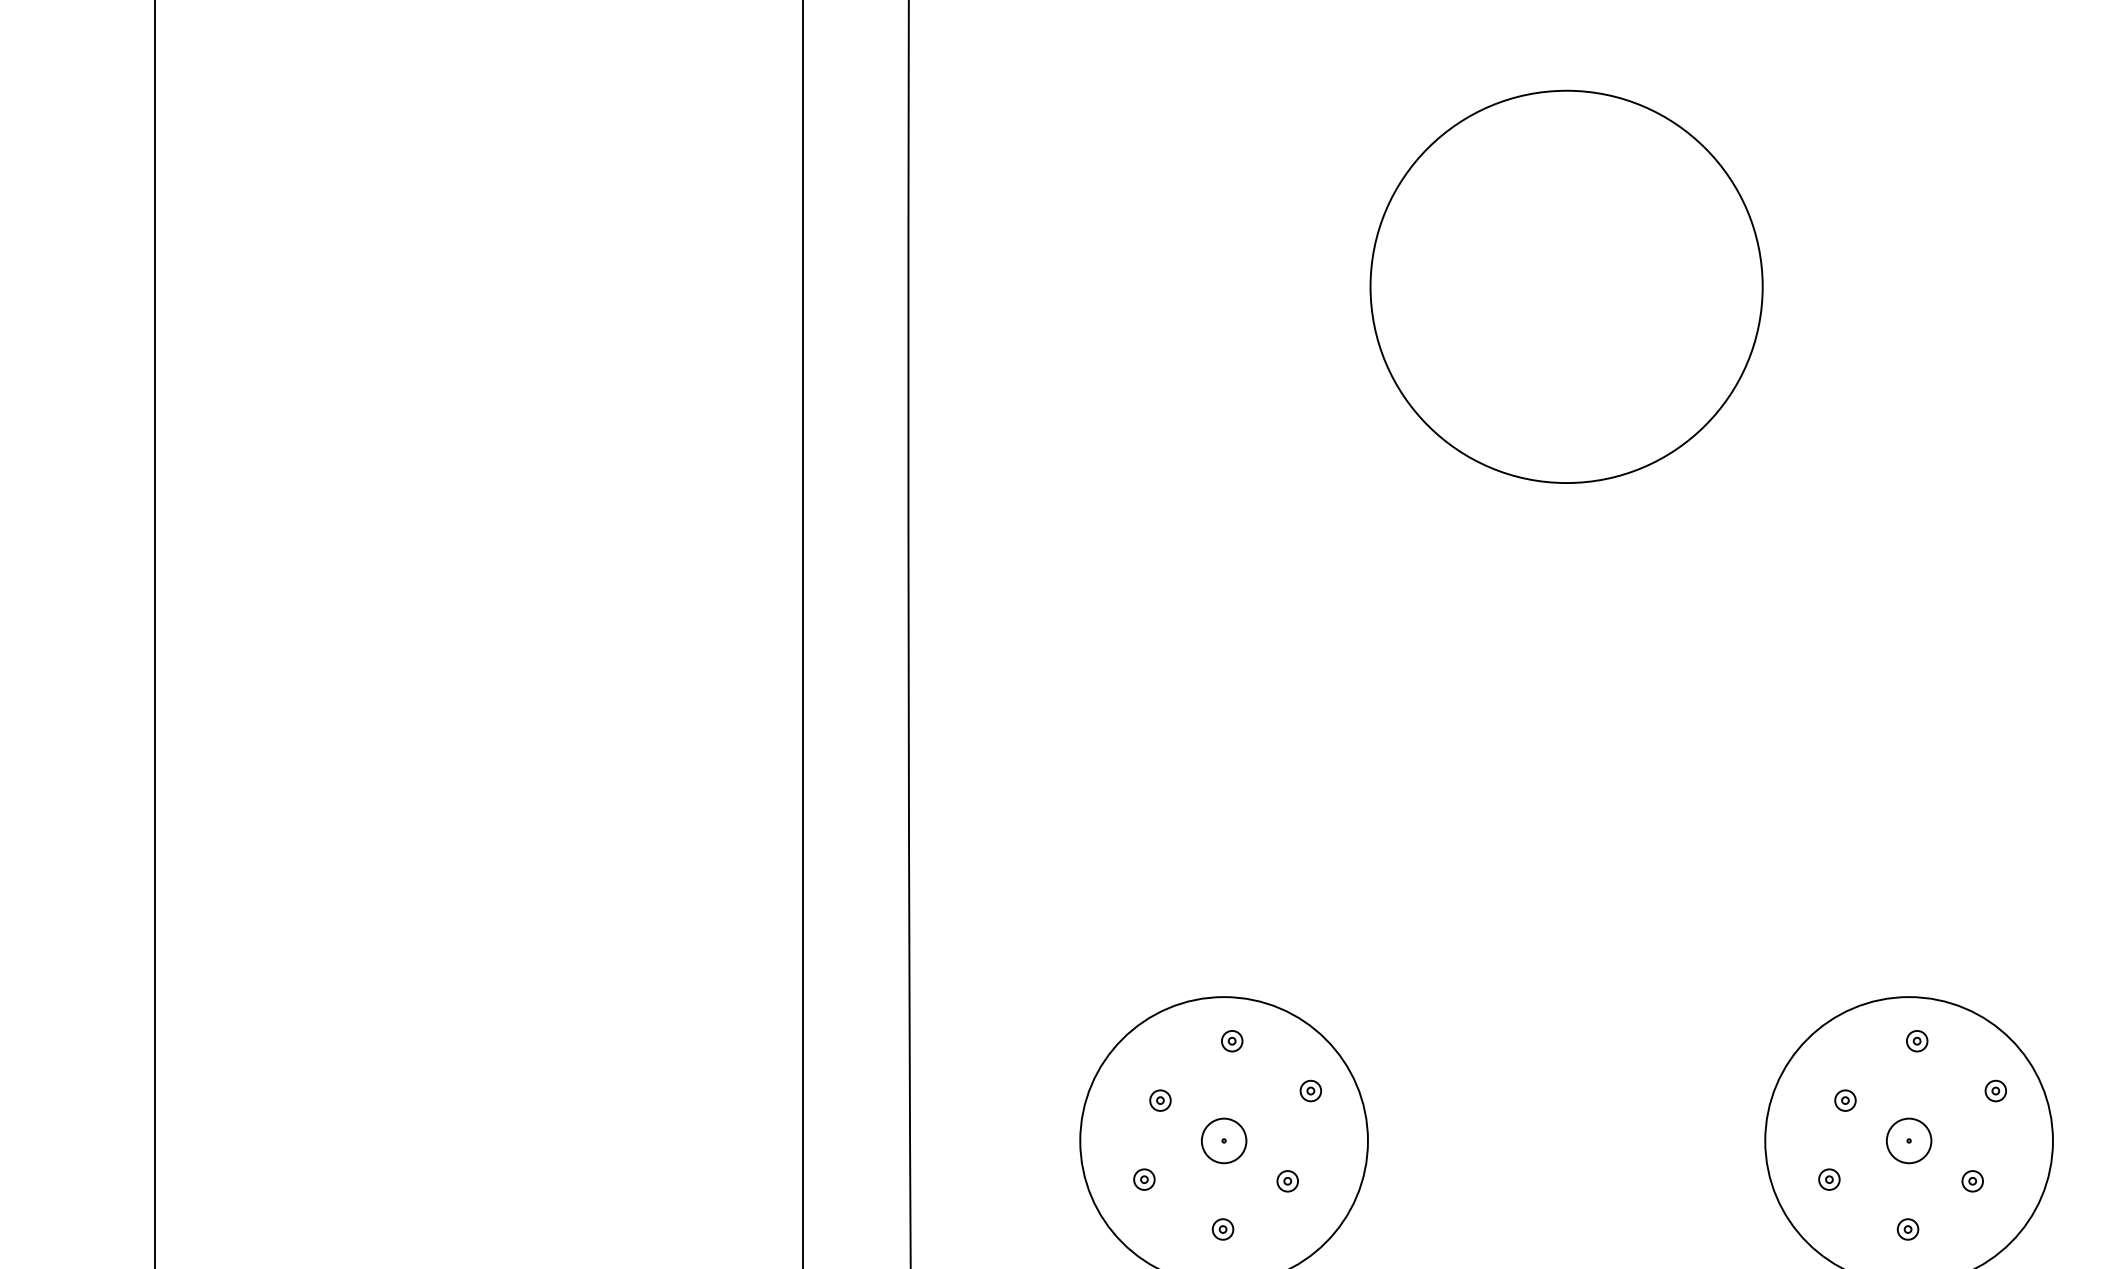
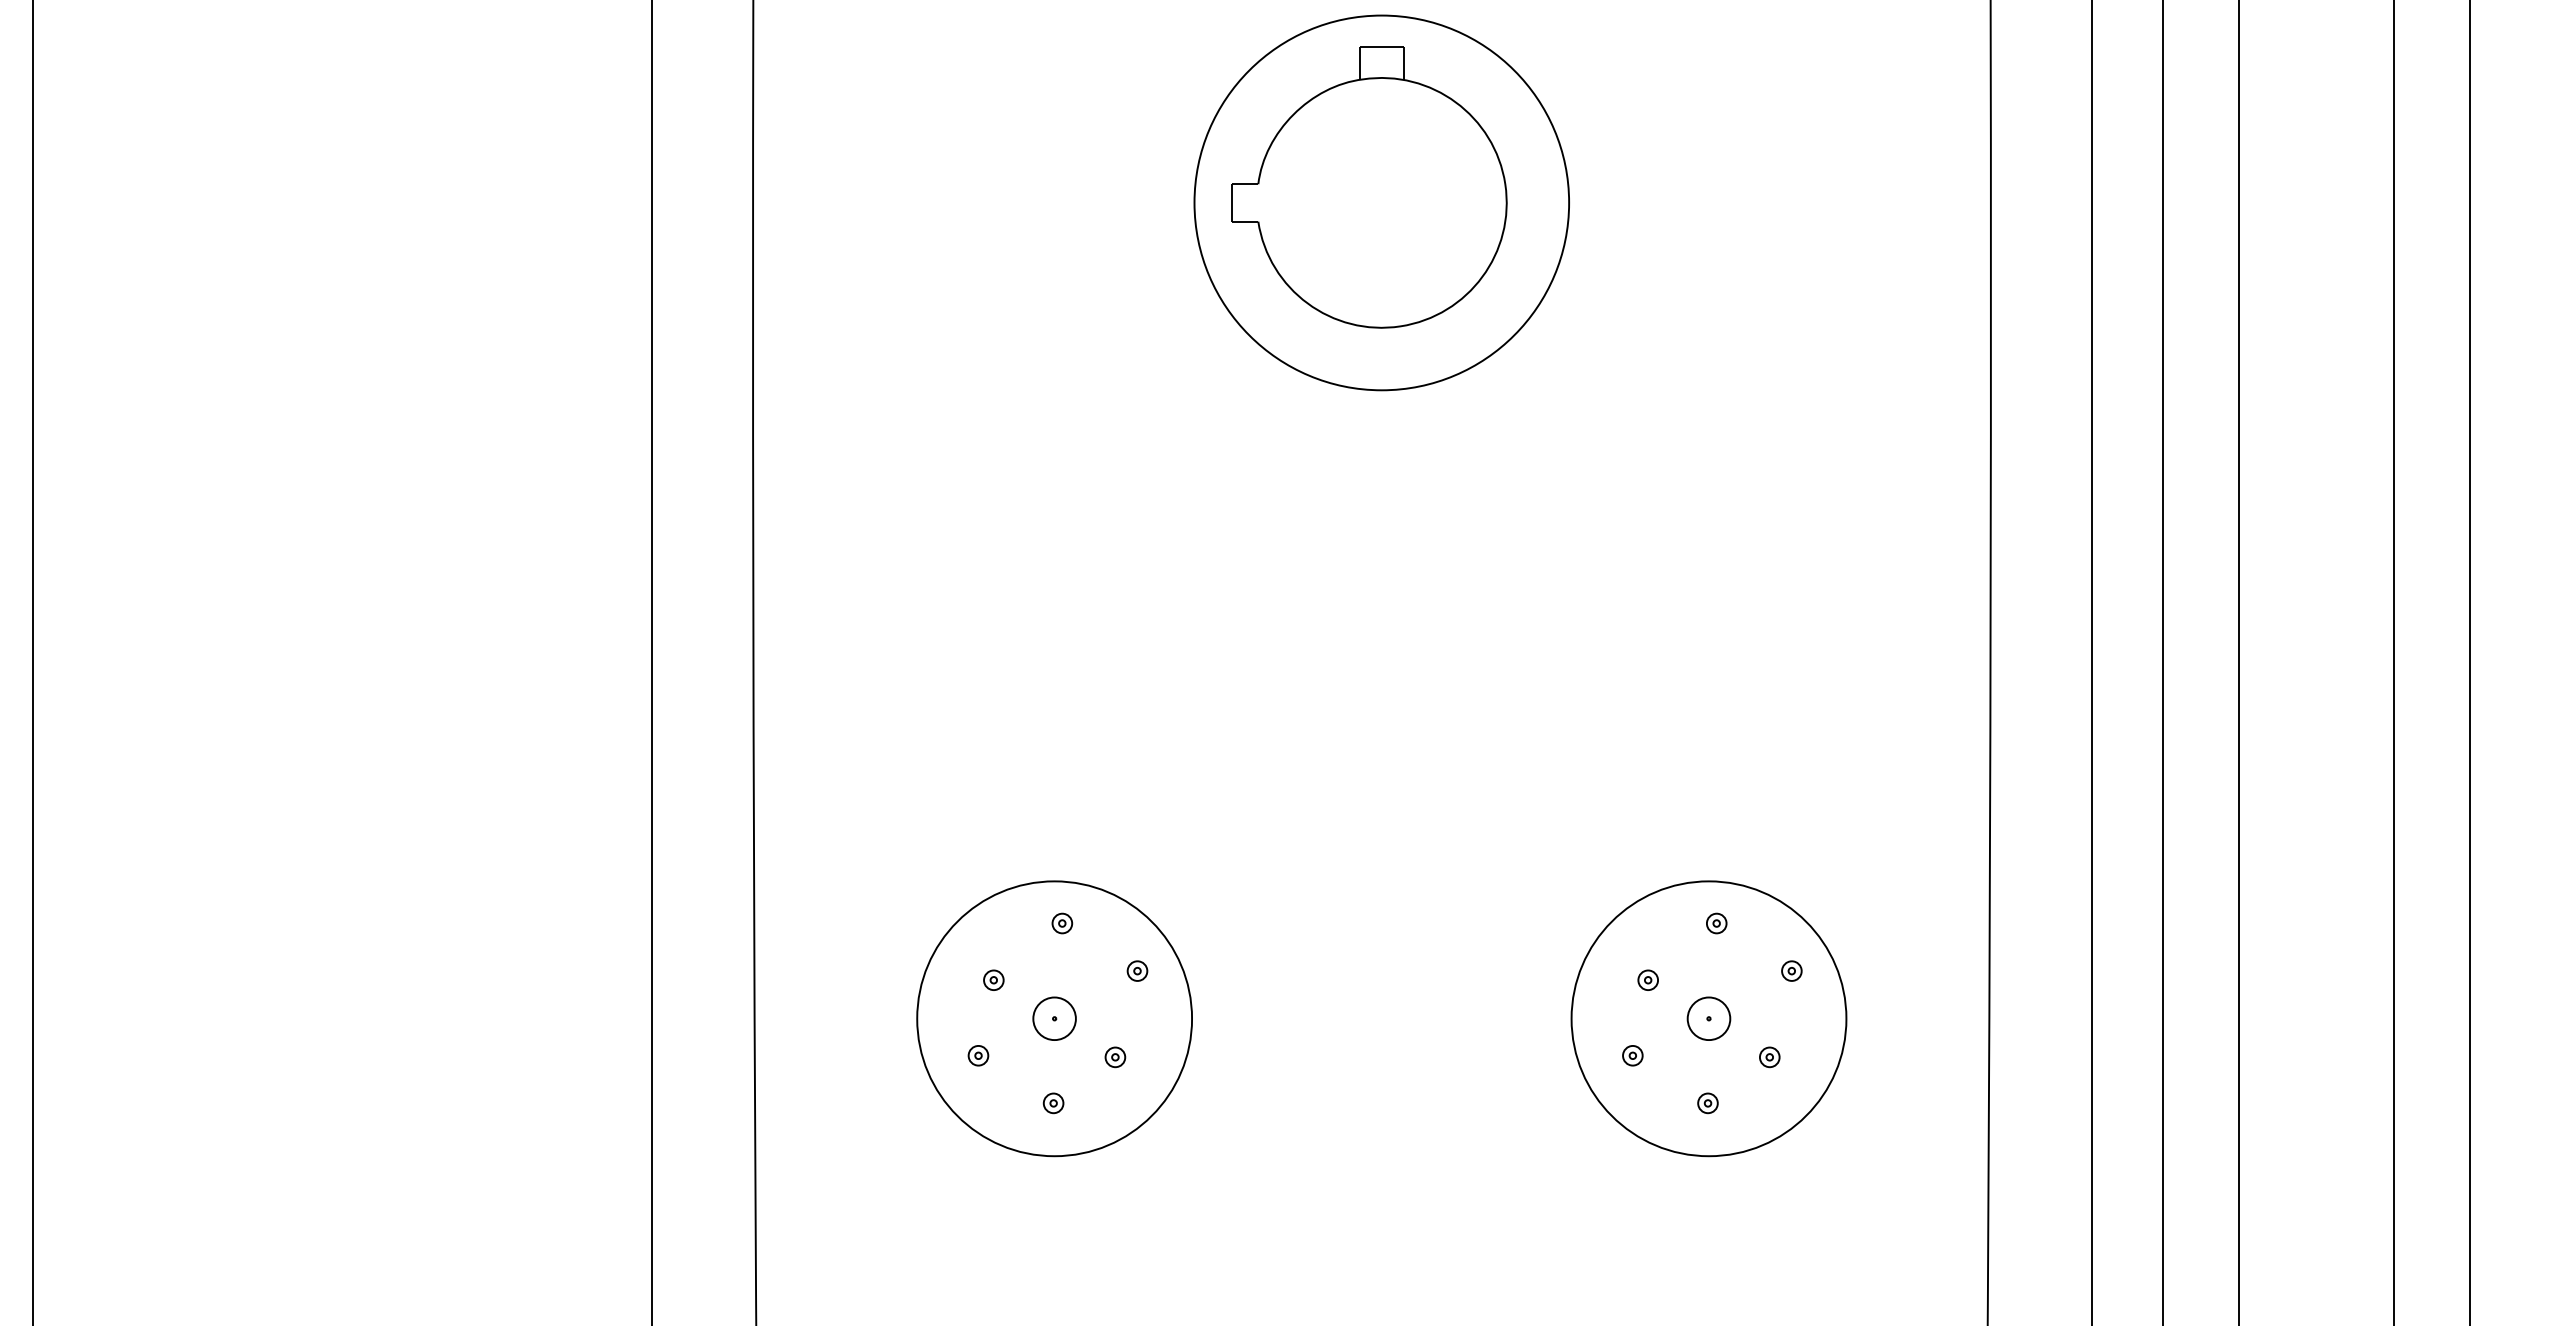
part: (1553, 270) -> (1369, 187), added

